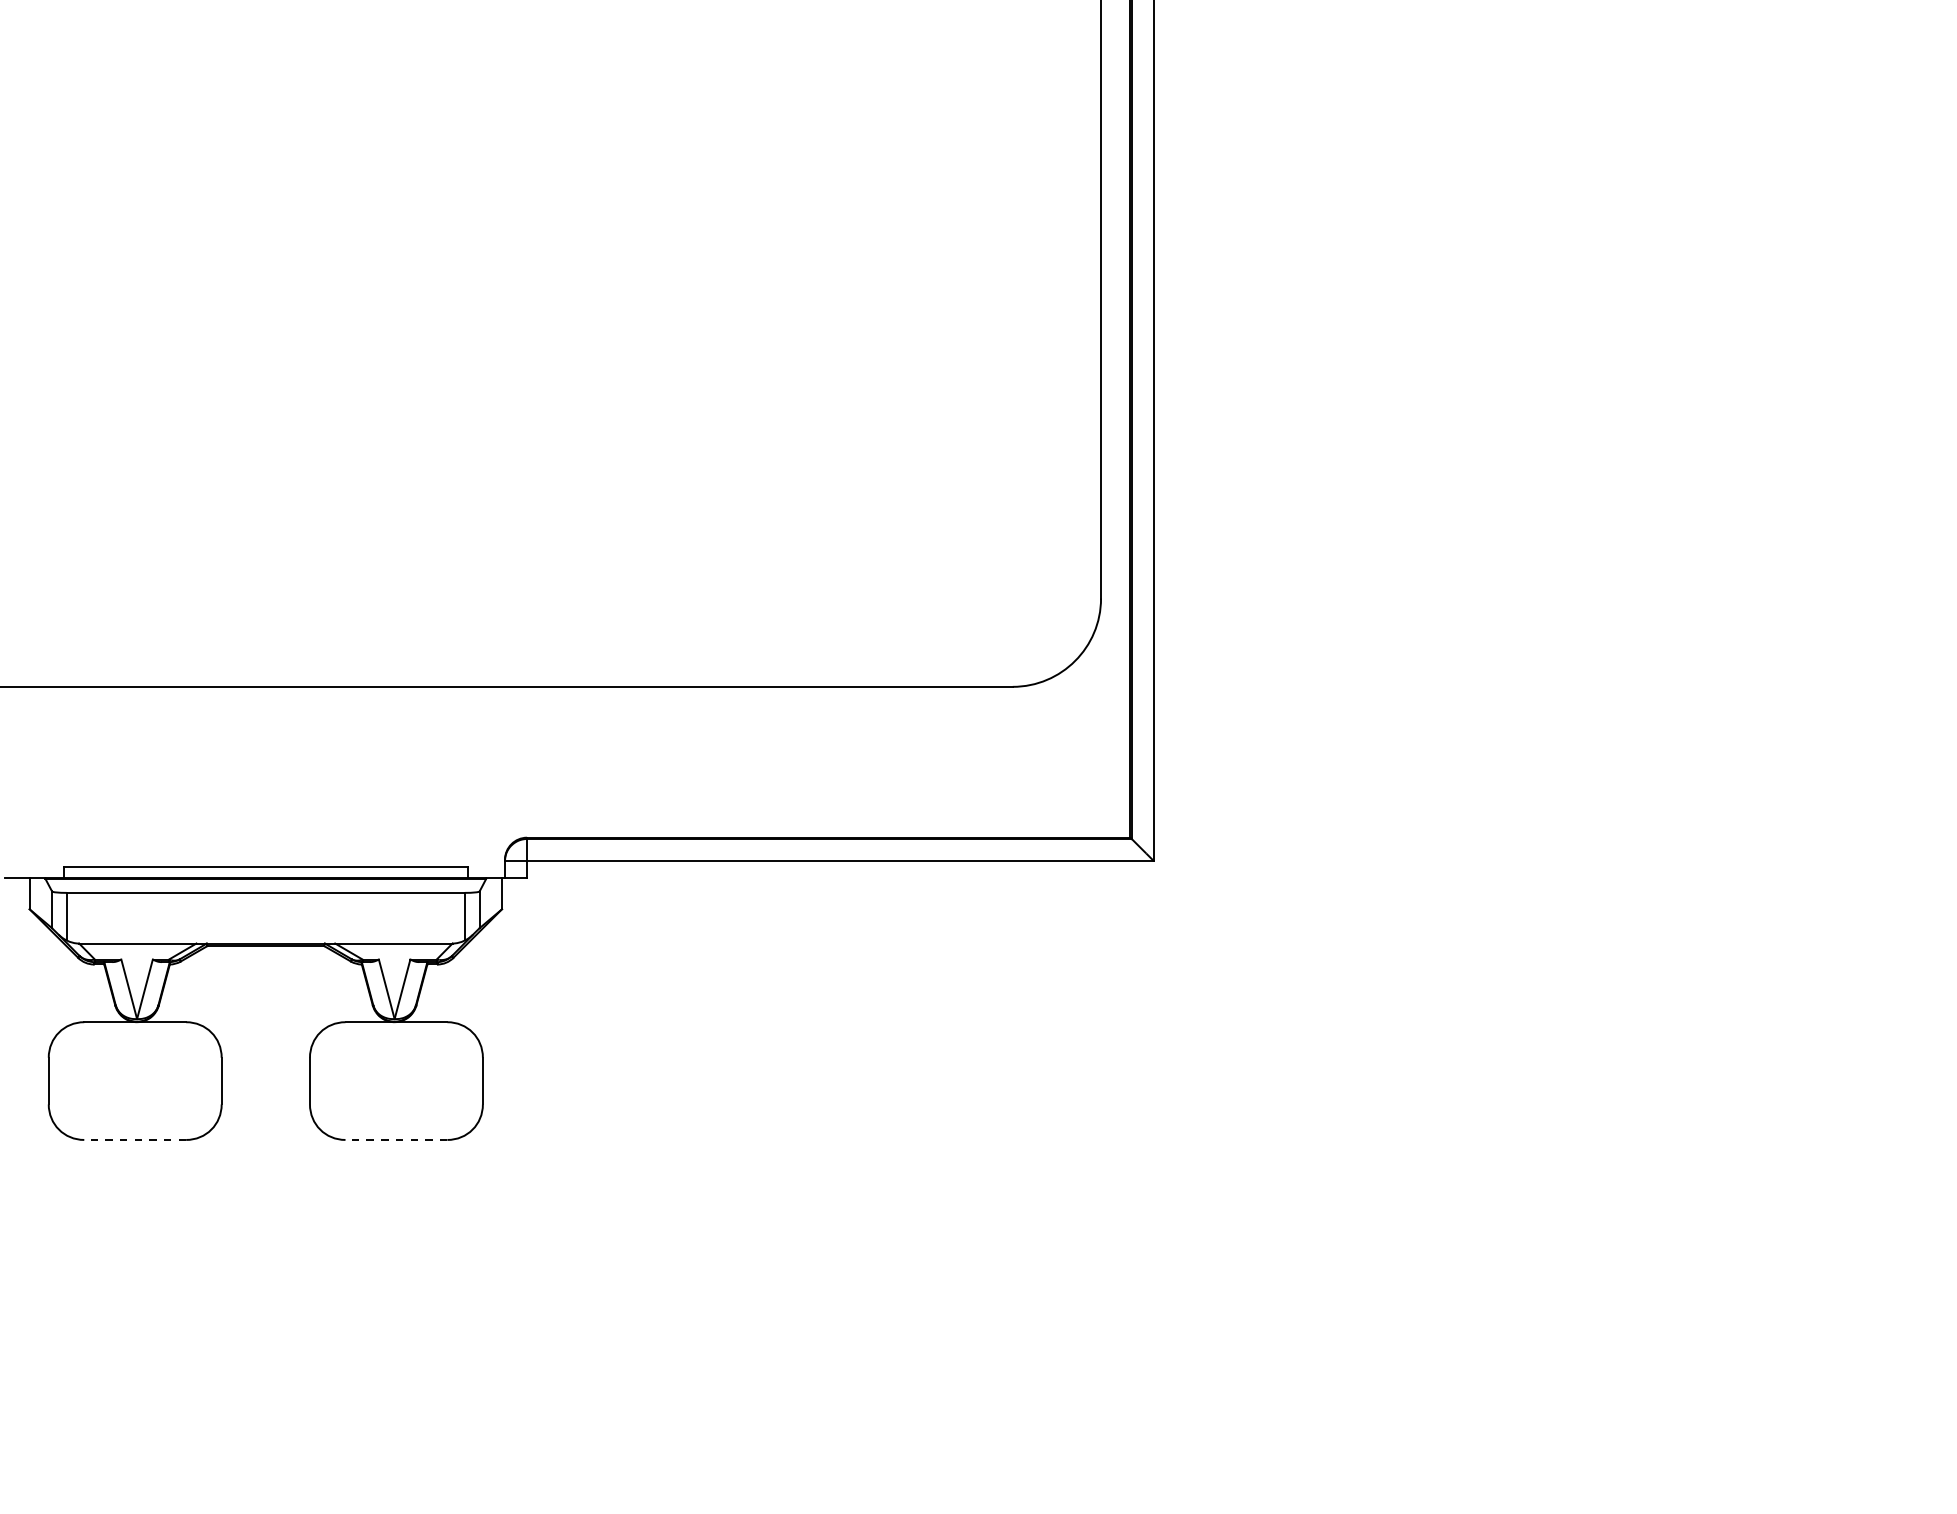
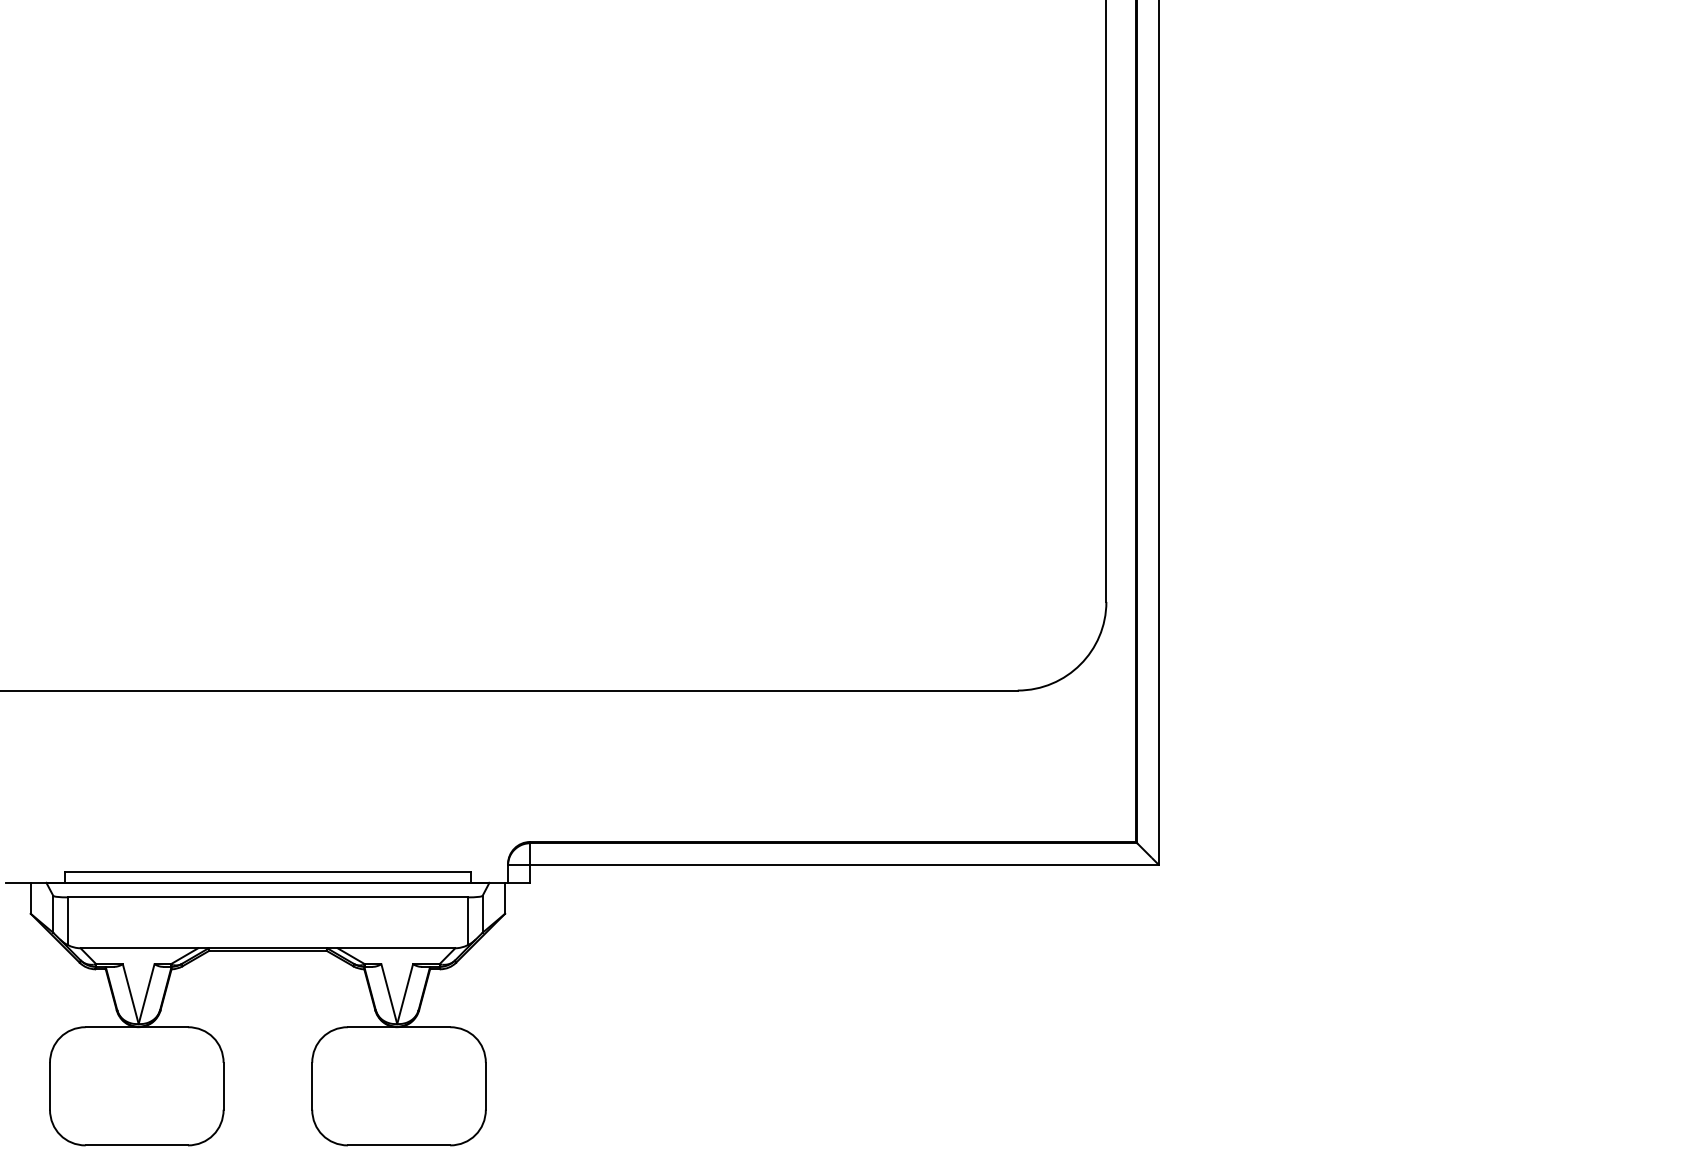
line: (135, 1139) -> (137, 1144), dashed -> solid
line: (396, 1139) -> (399, 1144), dashed -> solid

